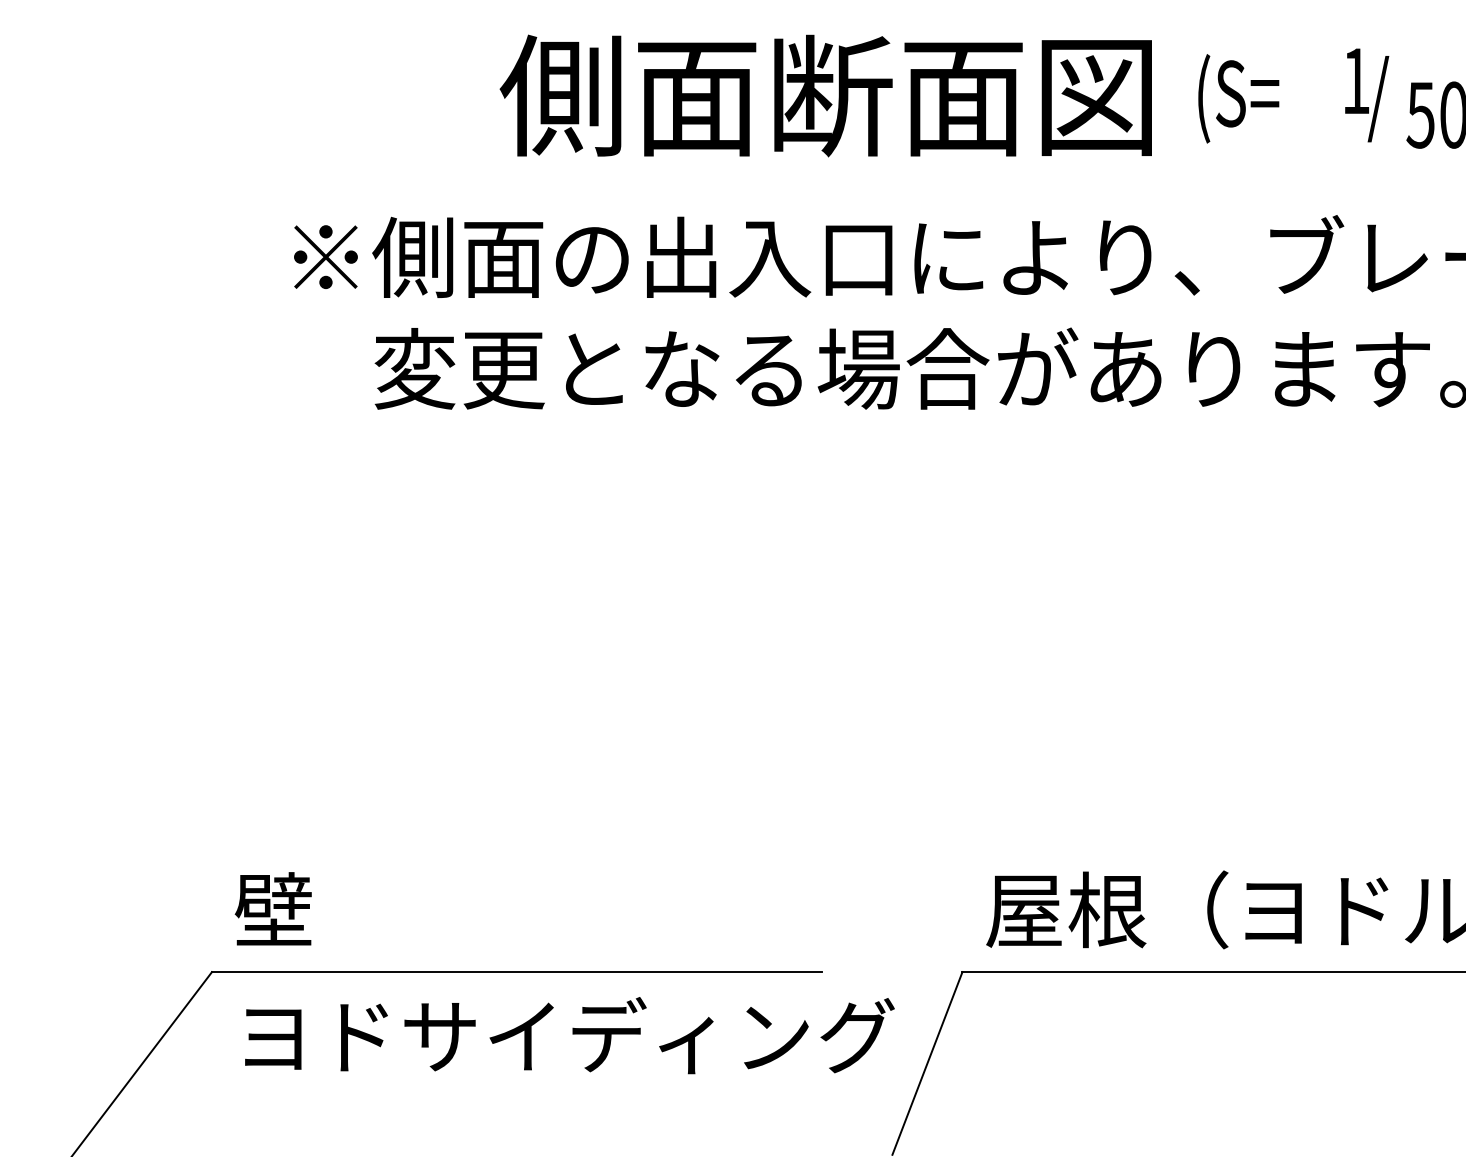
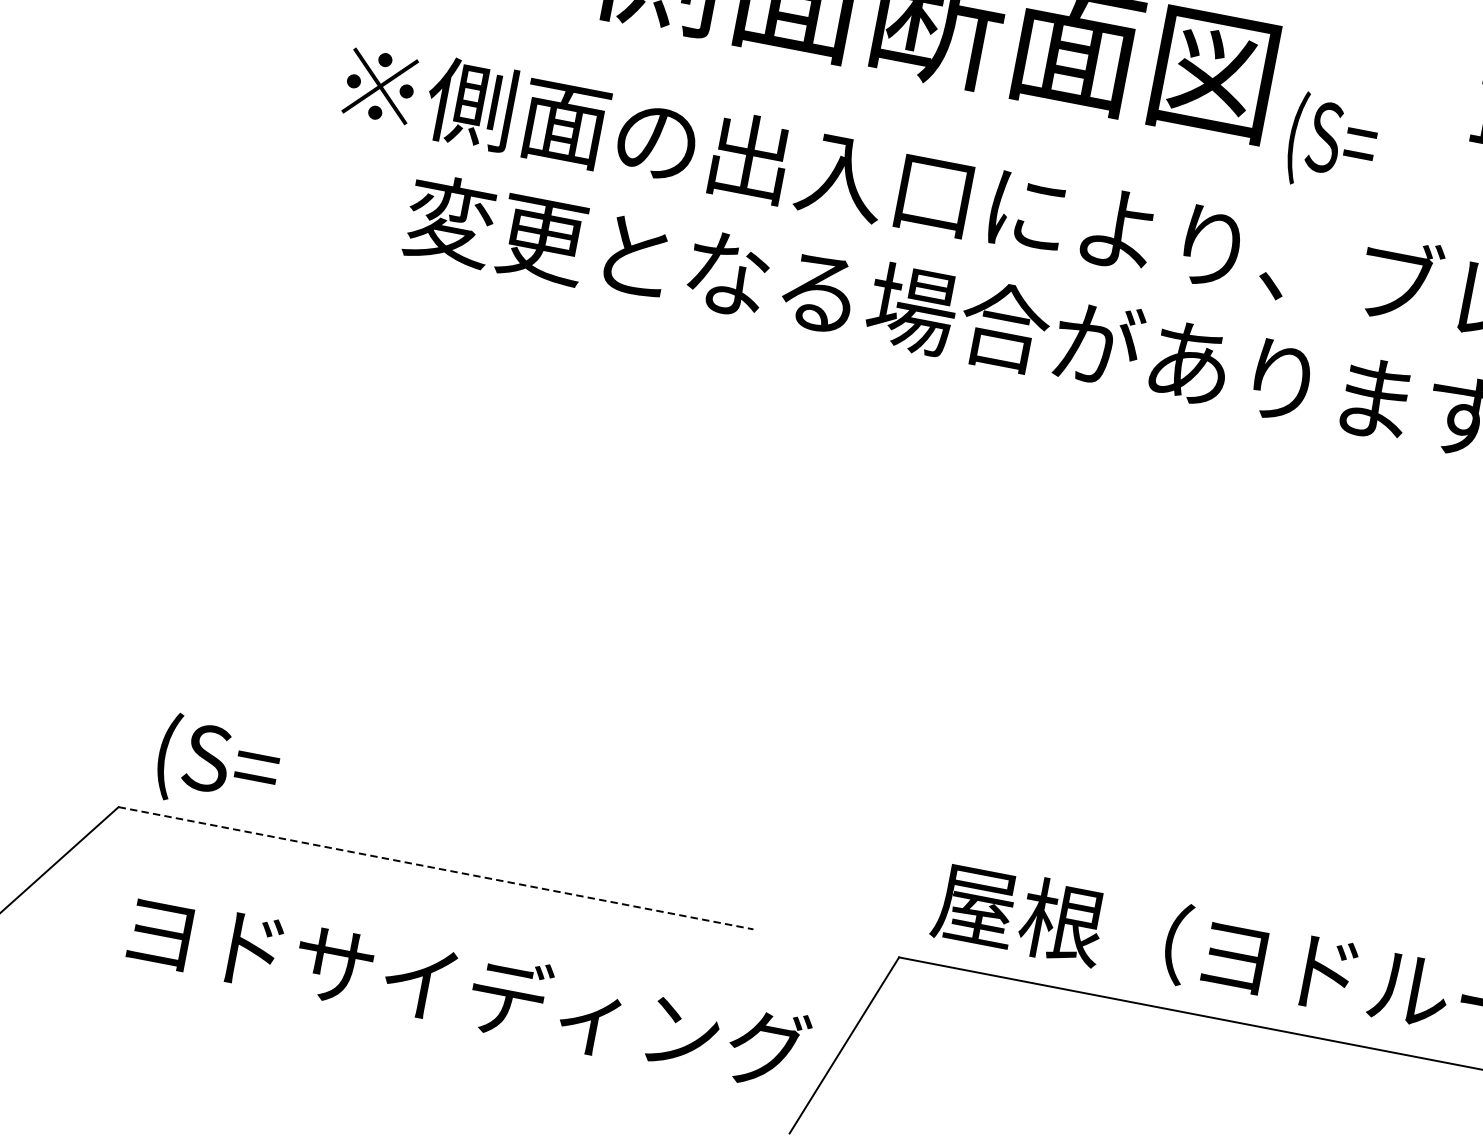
text: (1238, 98) -> (1331, 143), moved
text: (293, 914) -> (214, 763), 壁 -> (S=
line: (517, 972) -> (436, 868), solid -> dashed
text: (569, 1035) -> (468, 990), moved

